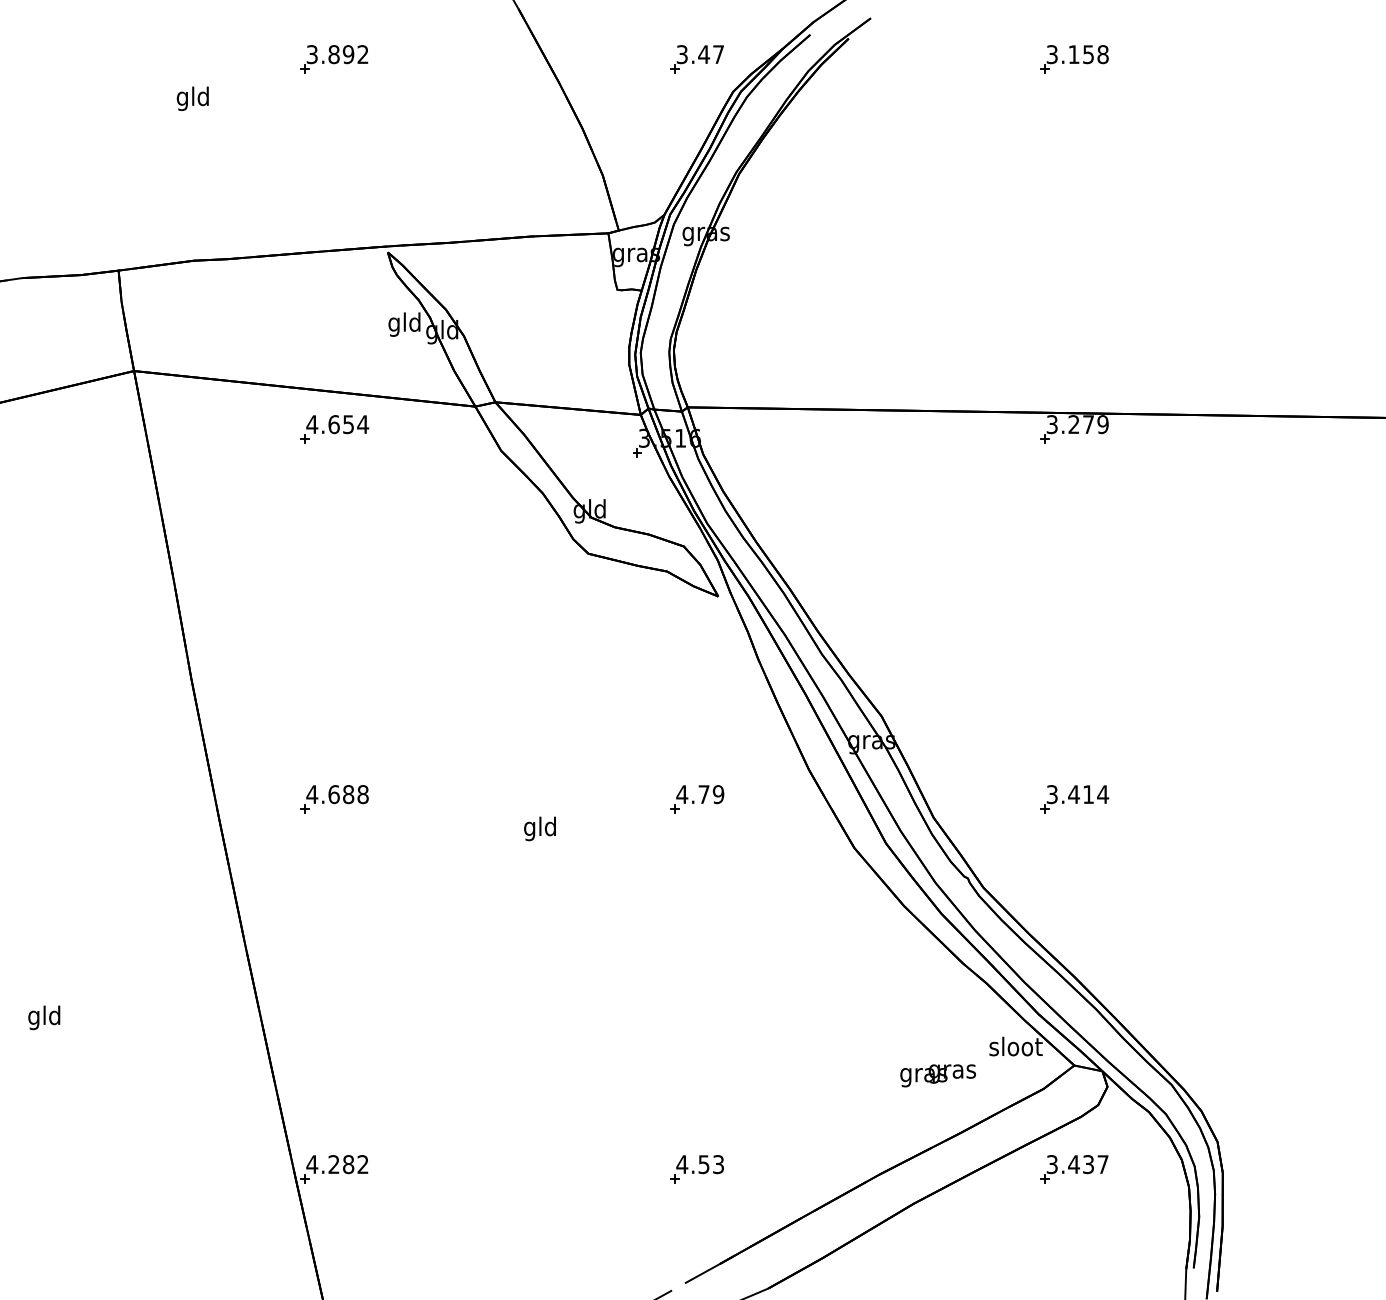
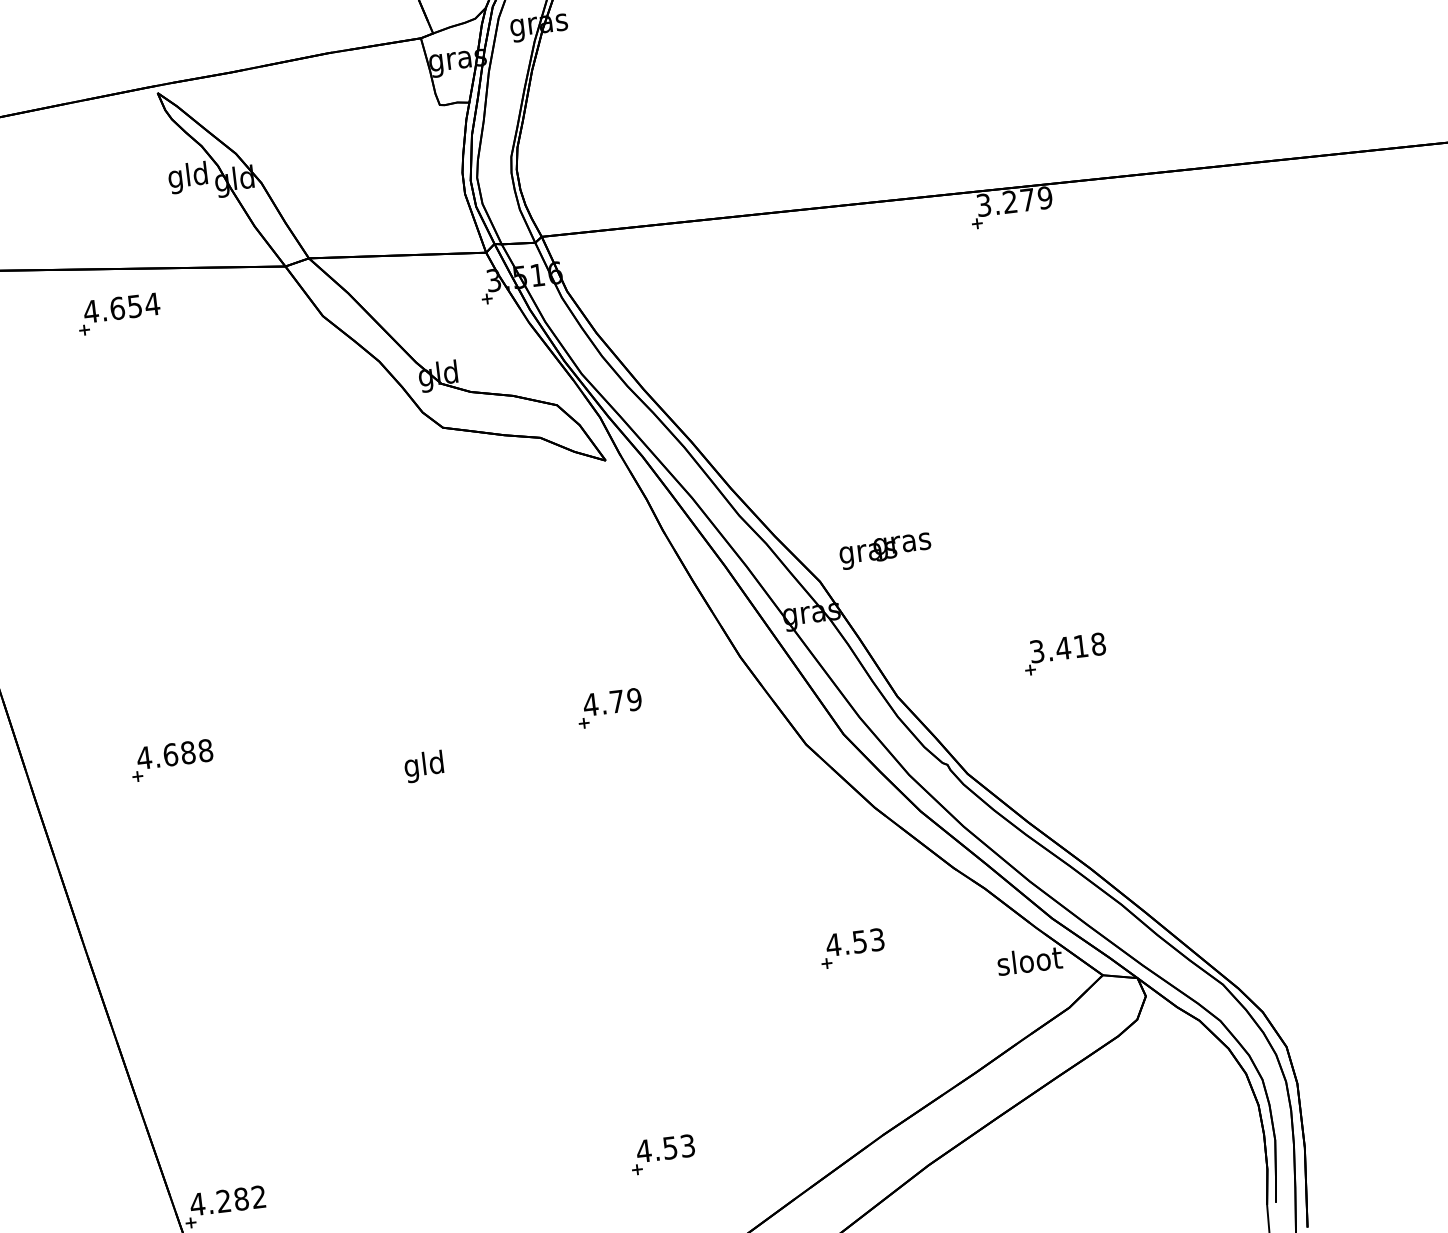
text: (1103, 794) -> (1098, 644), 3.414 -> 3.418
part: (871, 1019) -> (851, 948), added
text: (937, 1075) -> (884, 550), moved
part: (1074, 1169) -> (1117, 1100), removed

